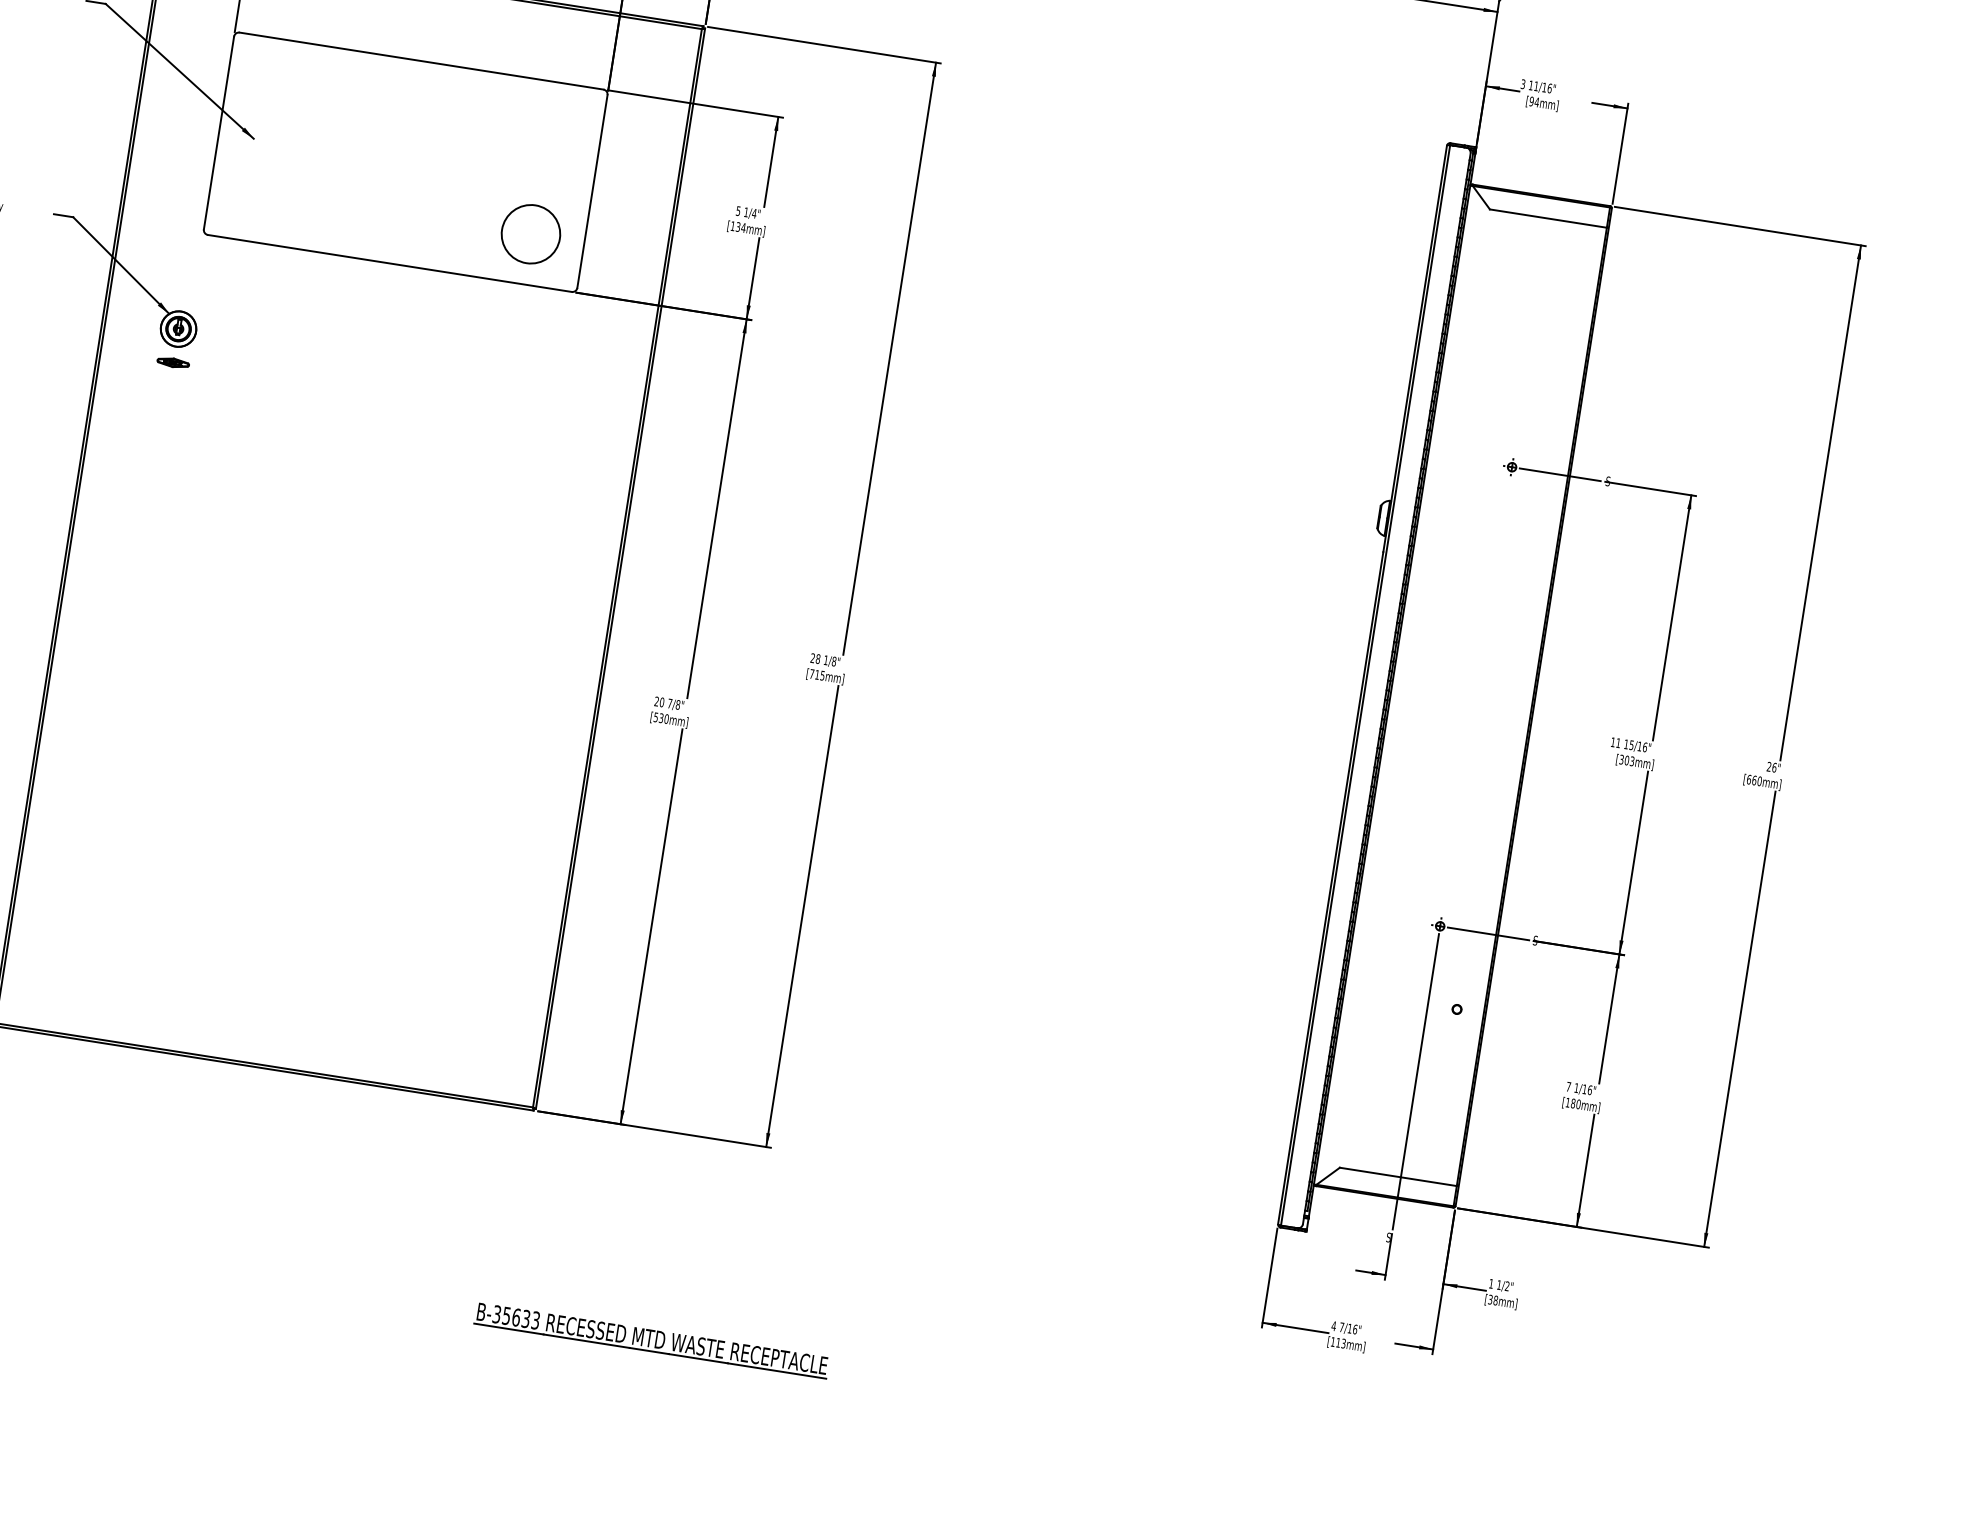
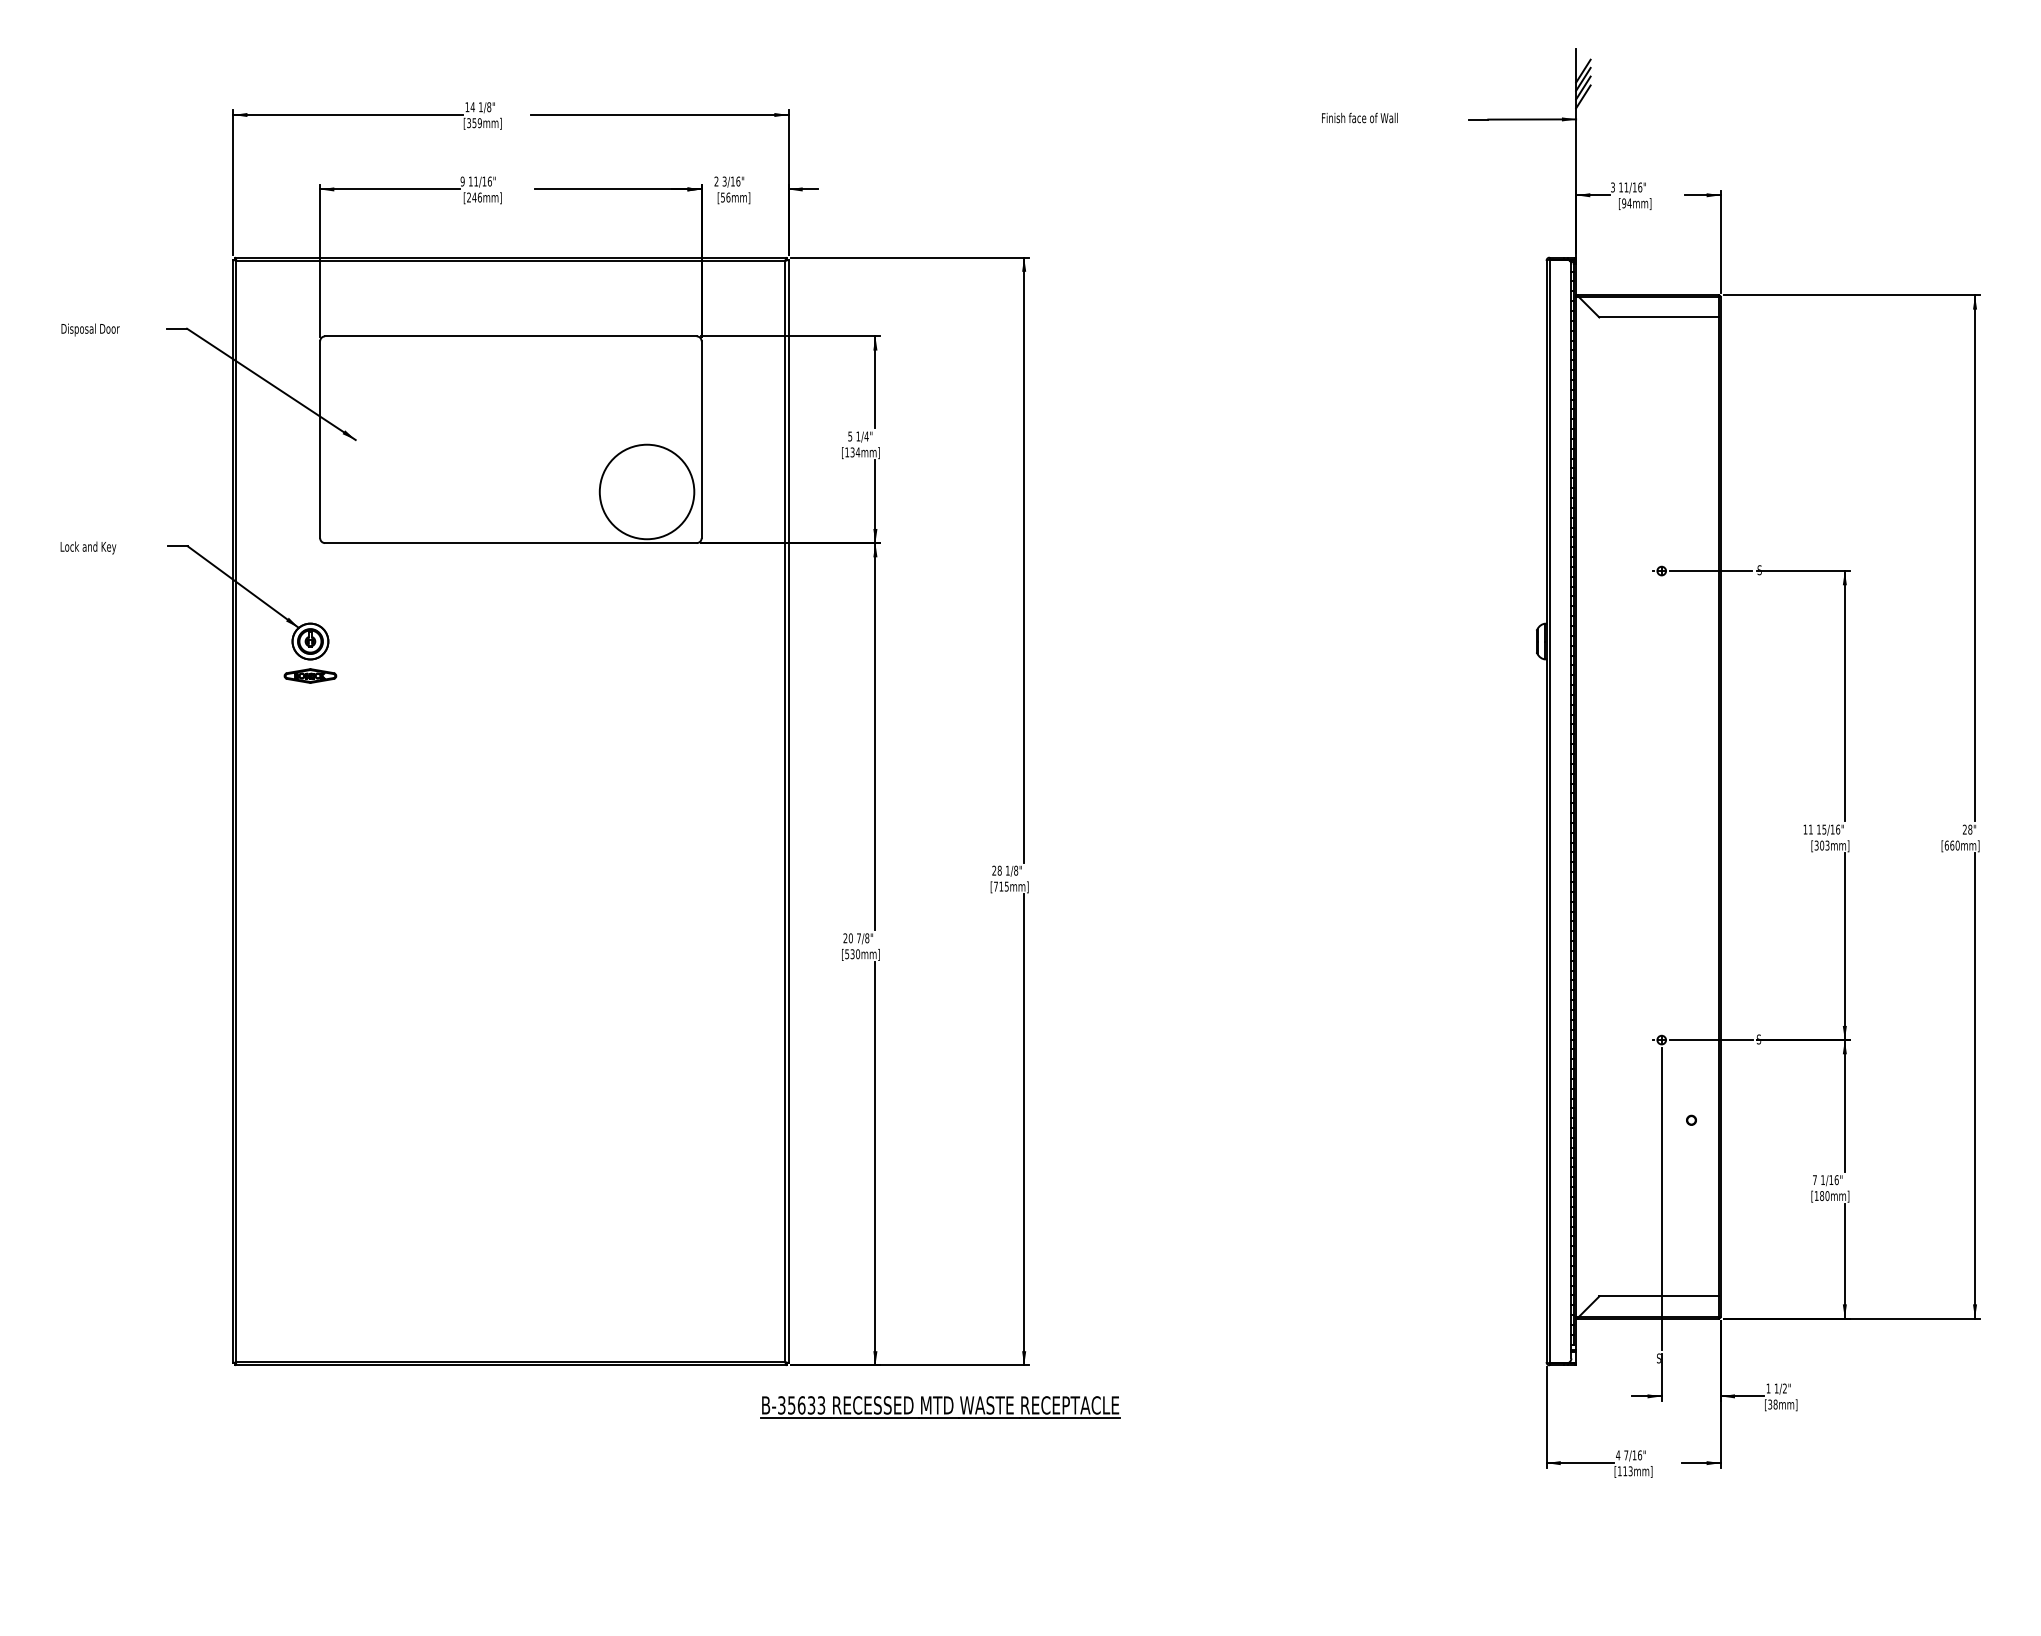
circle: (530, 233) -> (646, 491), size x1.6
part: (173, 362) -> (310, 675), size x1.6
text: (1774, 767) -> (1970, 829), 26" -> 28"
part: (651, 1340) -> (940, 1407), moved

